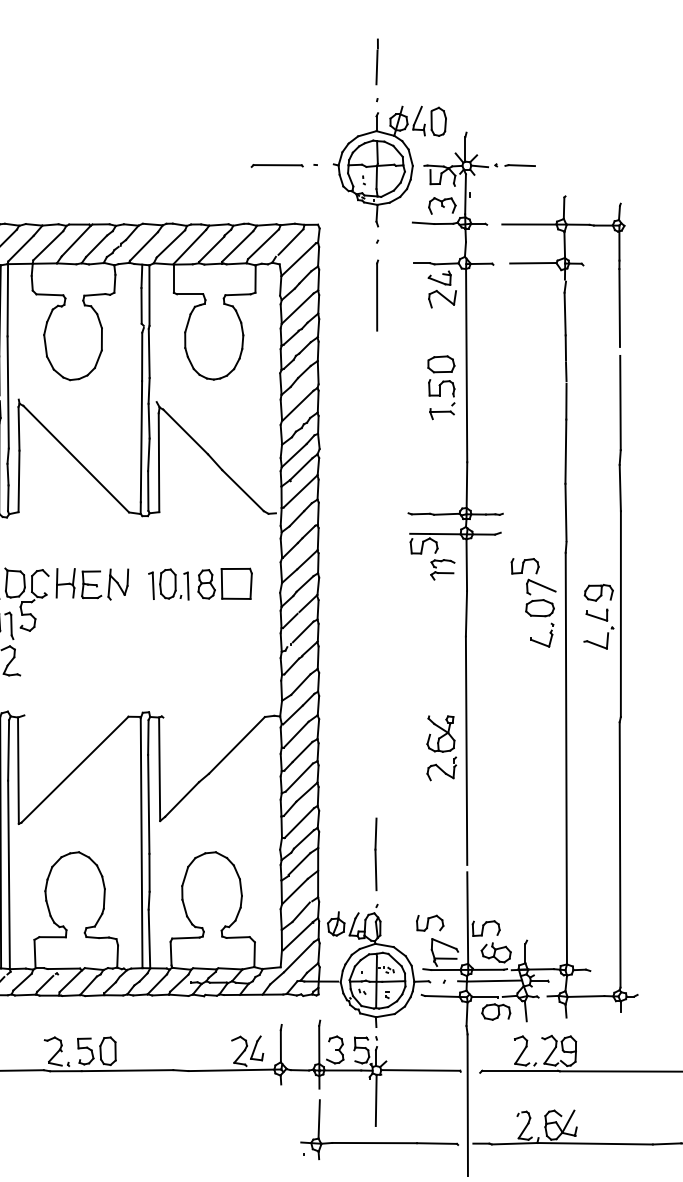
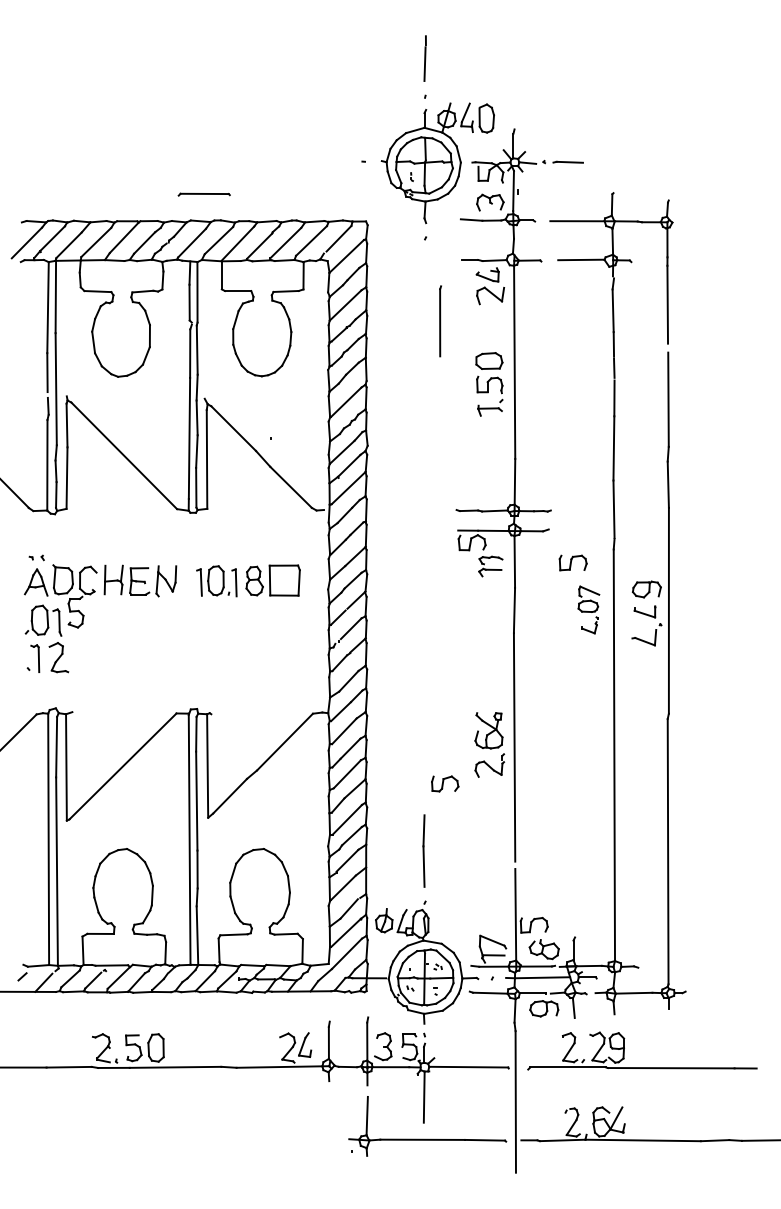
part: (276, 165) -> (203, 194), moved
line: (377, 295) -> (440, 321), moved
part: (540, 612) -> (588, 609), size x0.7
part: (430, 922) -> (445, 783), moved

